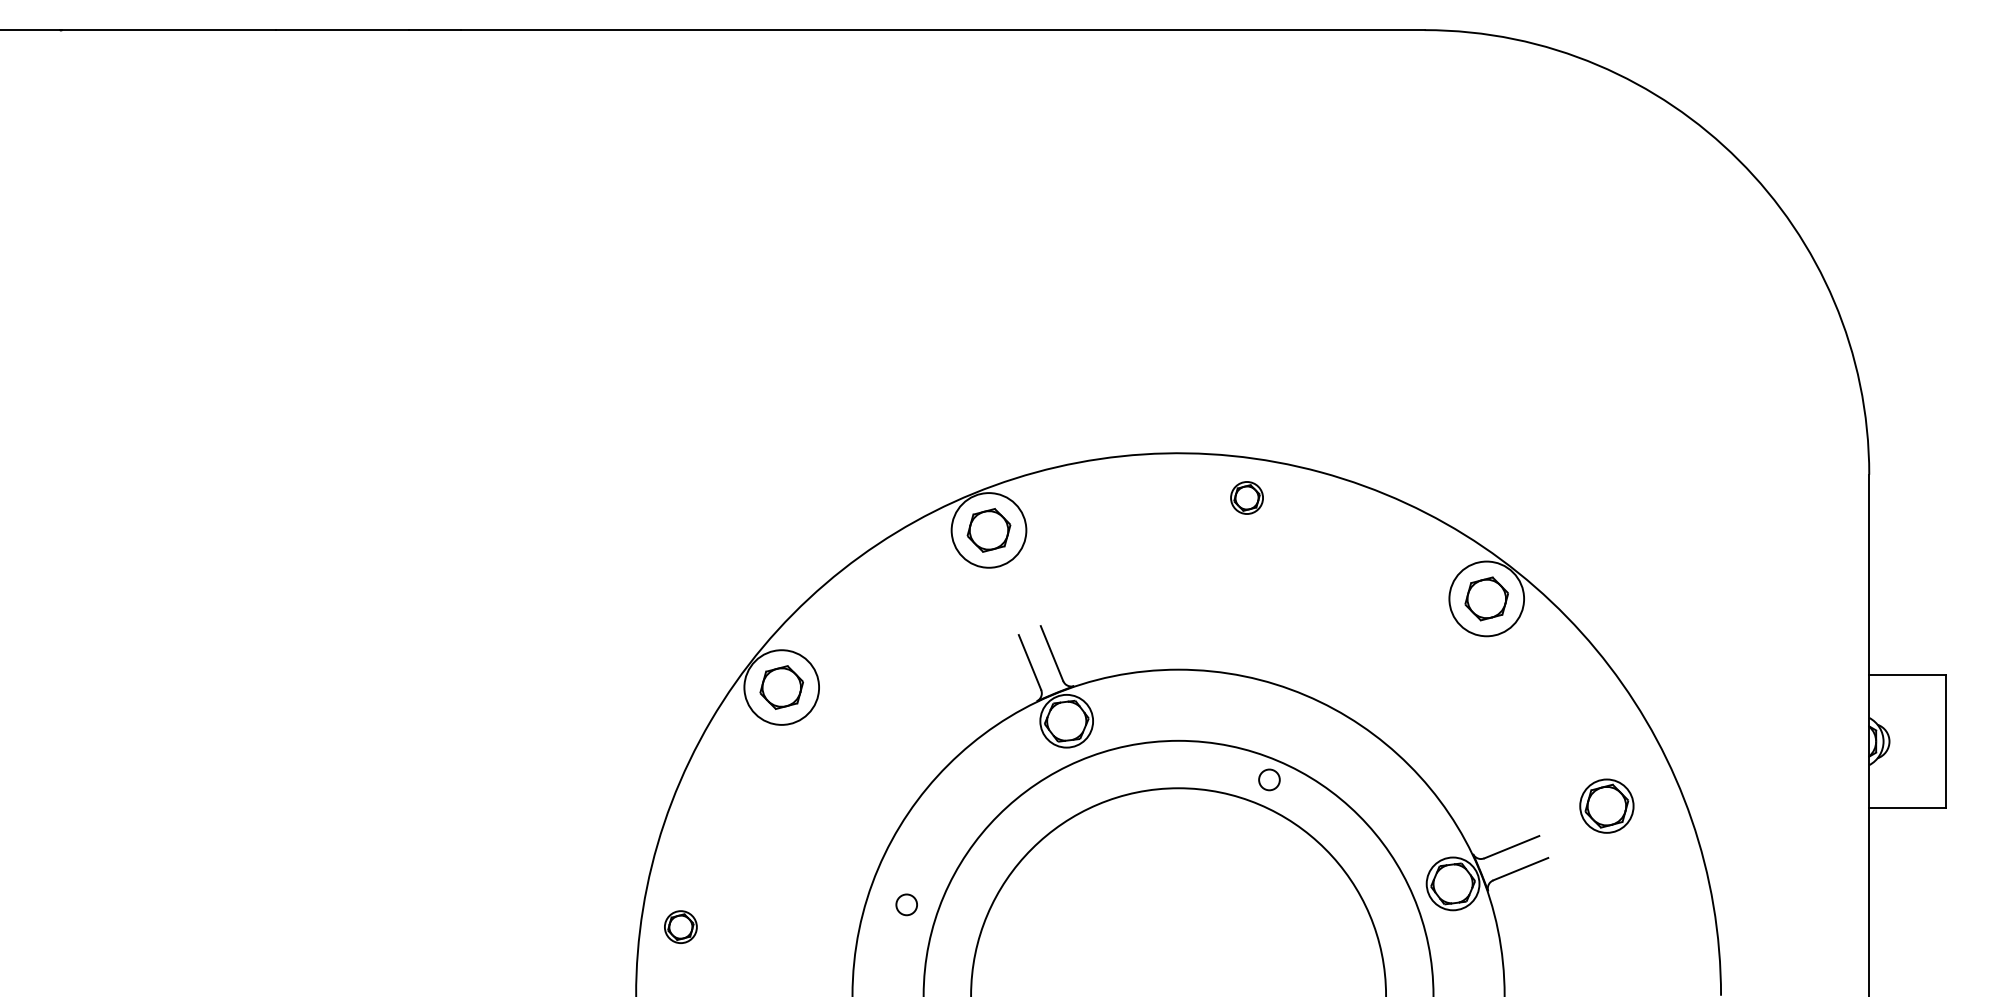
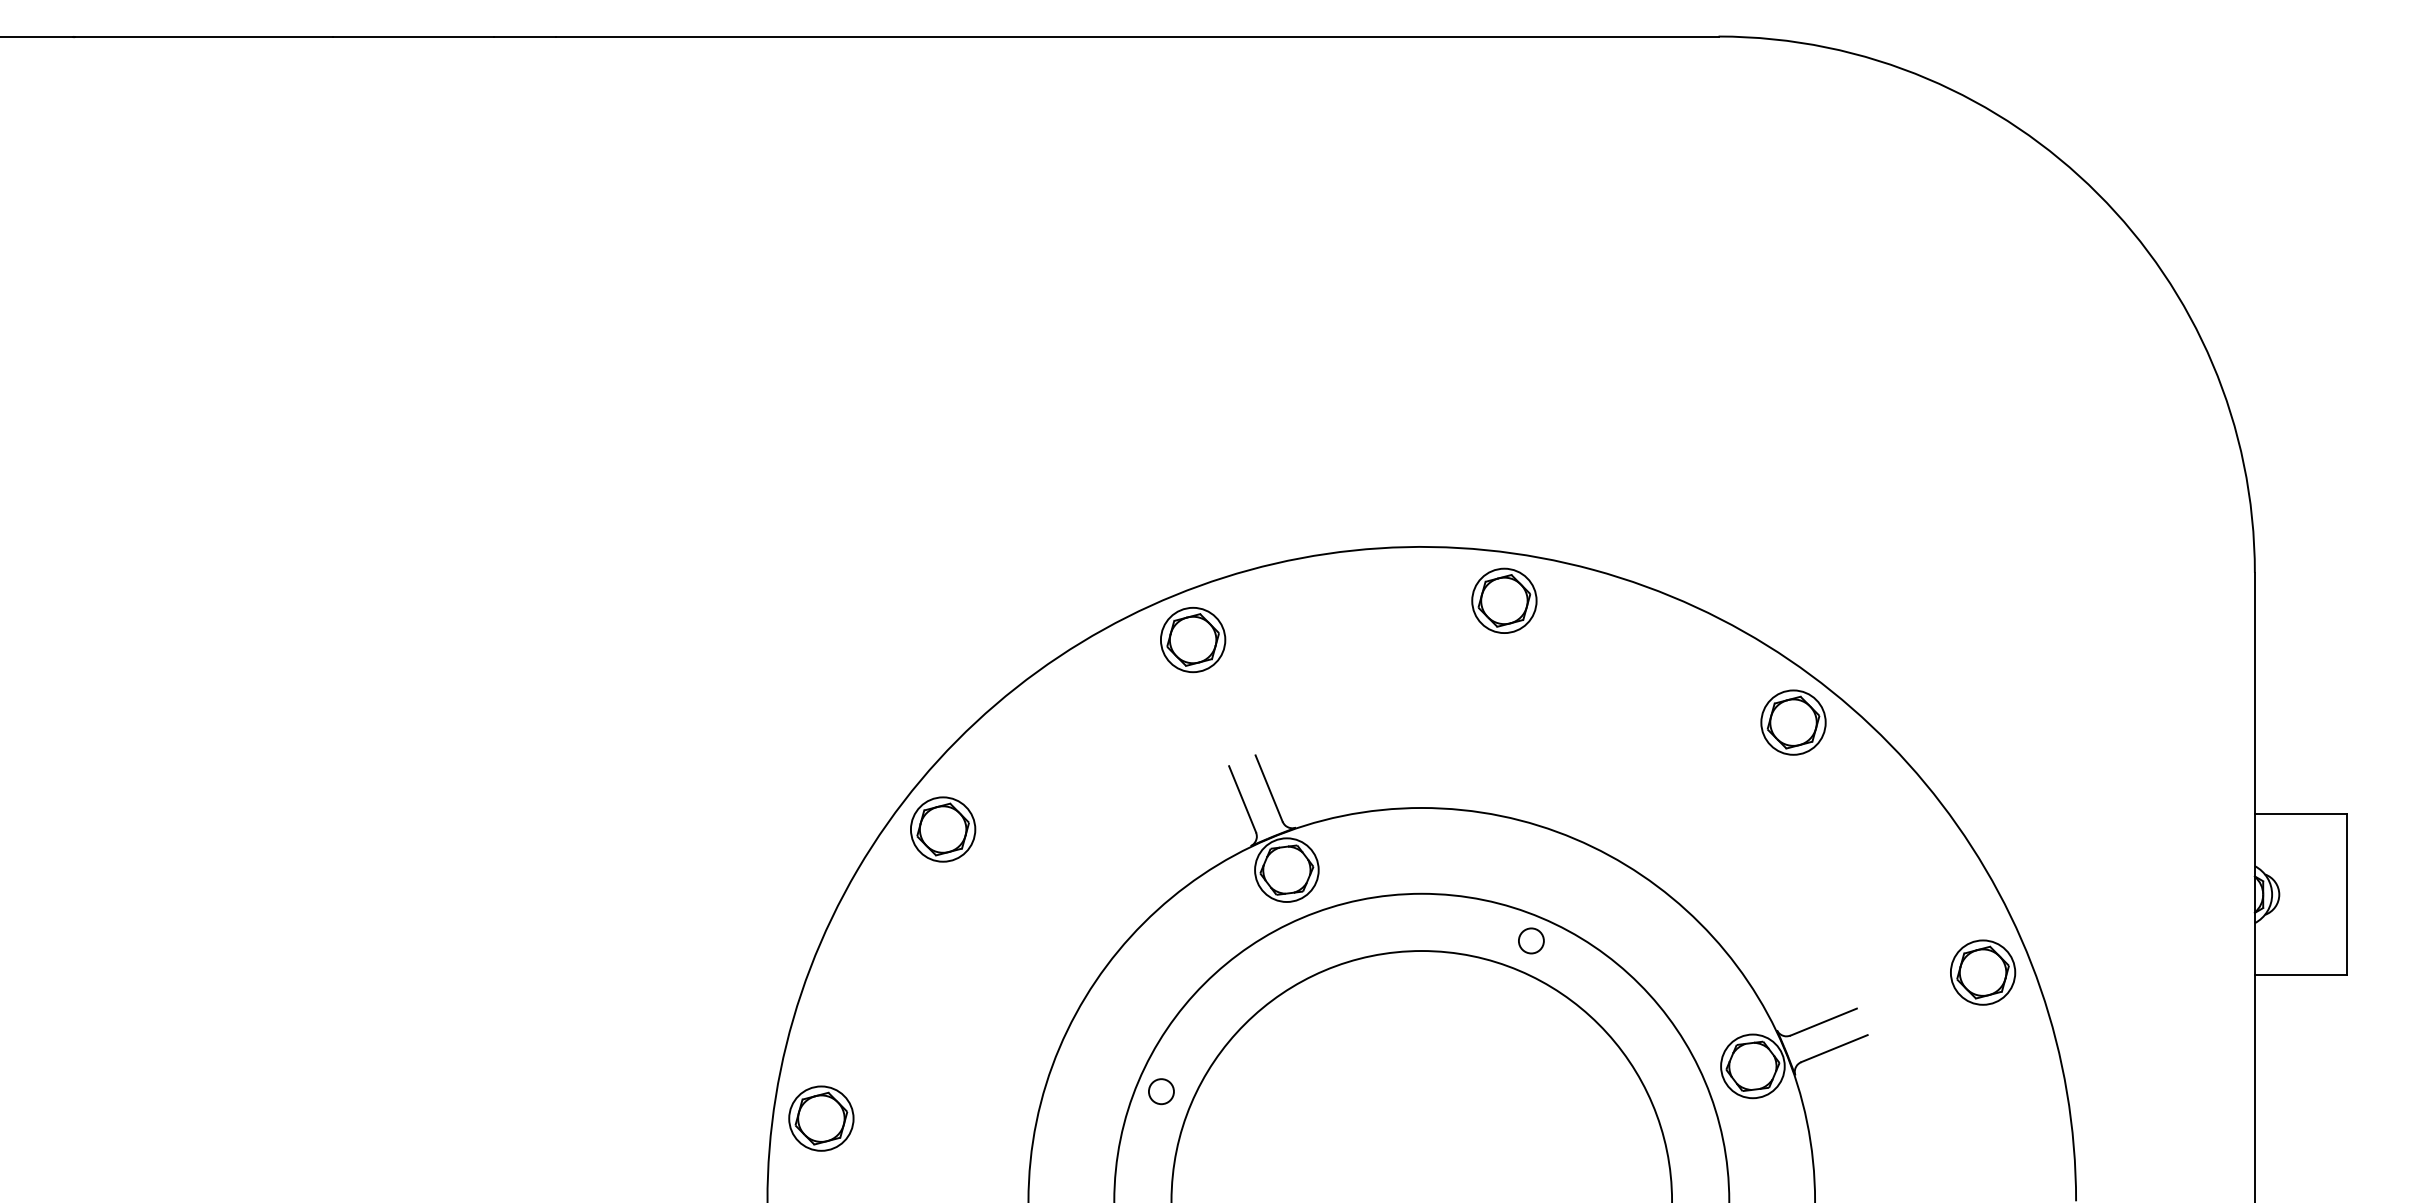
part: (1246, 497) -> (1503, 600), size x1.67
circle: (988, 530) -> (1192, 640), size x0.71
circle: (1486, 598) -> (1793, 722), size x0.71
circle: (781, 687) -> (942, 829), size x0.71
part: (1606, 805) -> (1982, 971), moved
circle: (906, 904) -> (1161, 1091), moved
part: (680, 926) -> (821, 1117), size x1.67

